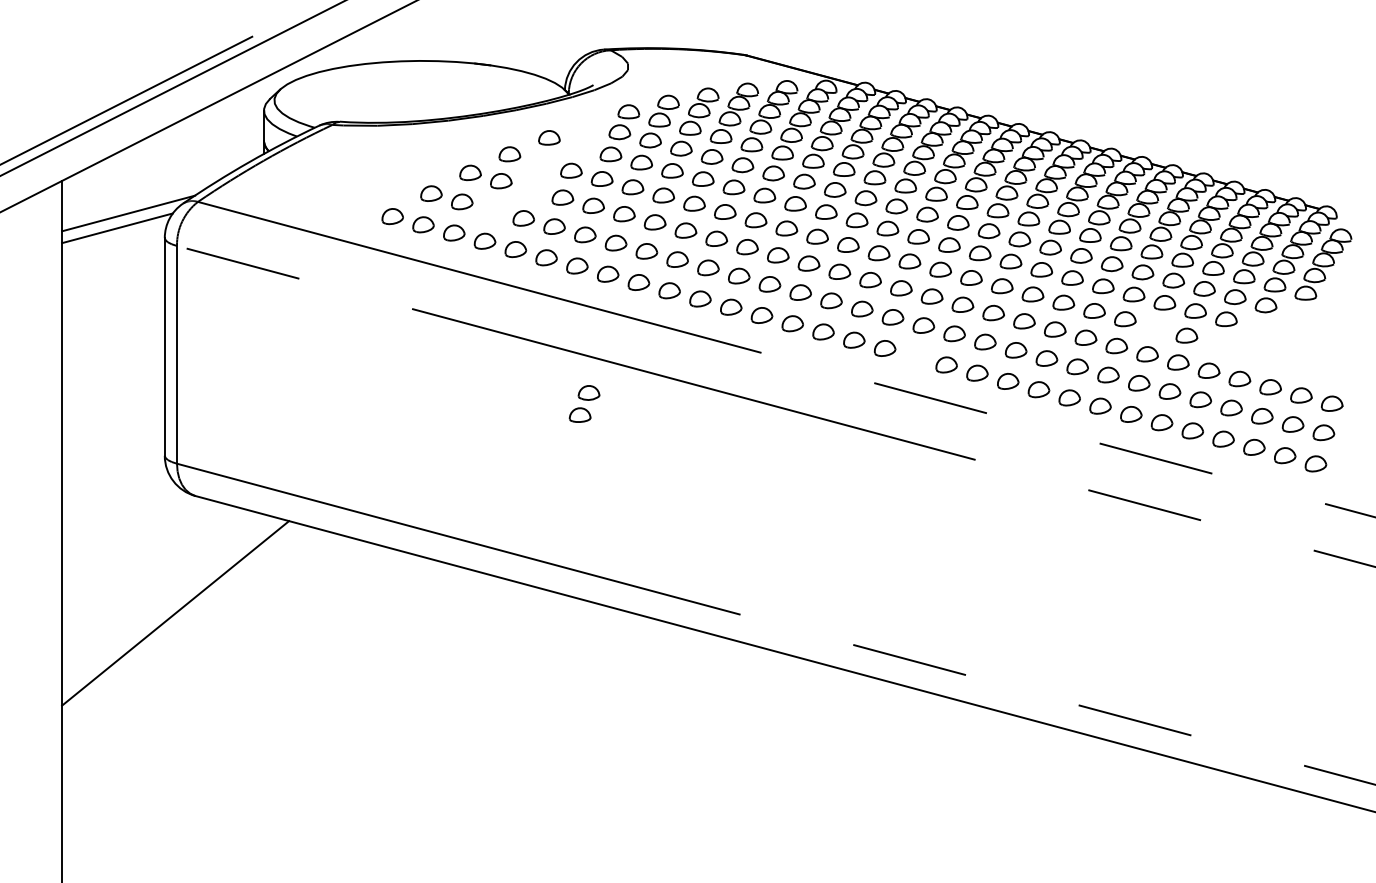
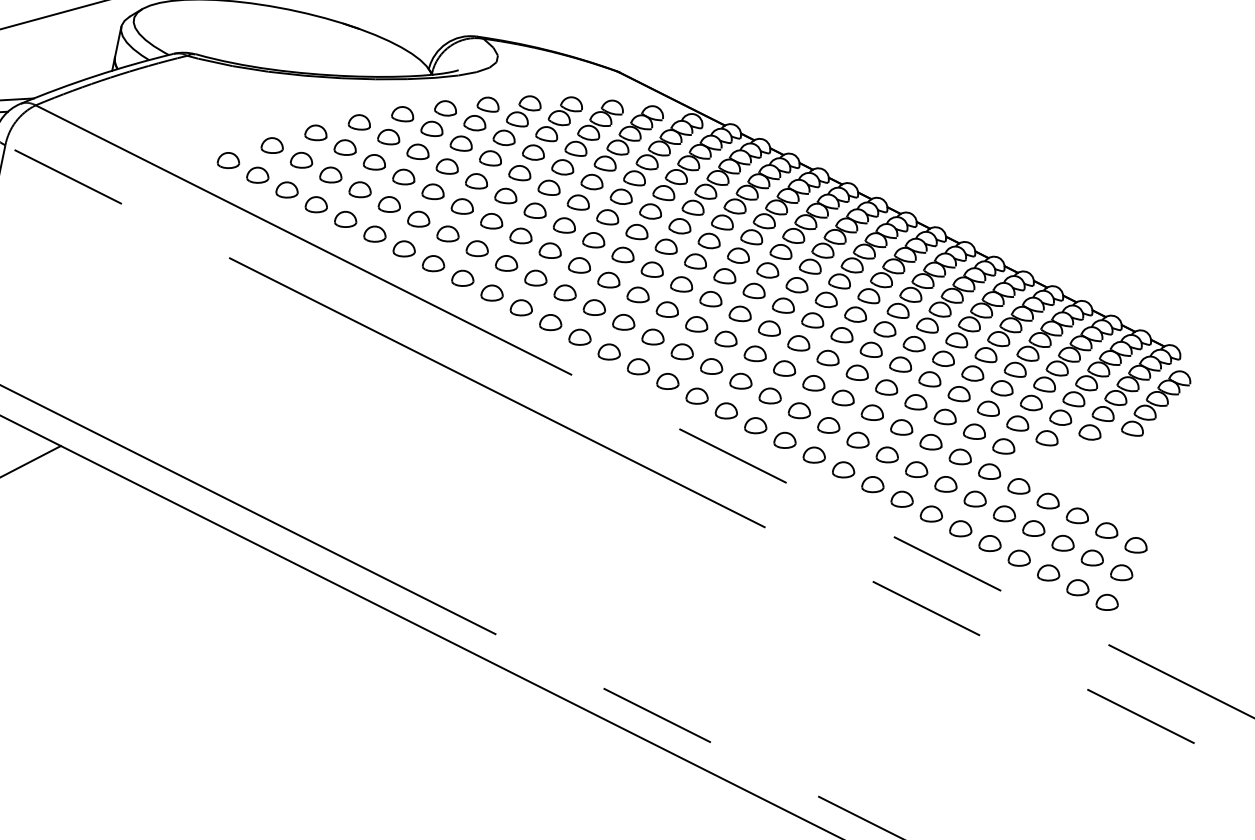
part: (540, 162) -> (389, 137), added
part: (531, 189) -> (374, 162), added
part: (492, 209) -> (330, 174), added
part: (1155, 327) -> (974, 431), added
part: (915, 356) -> (726, 410), added
part: (584, 403) -> (439, 118), moved

